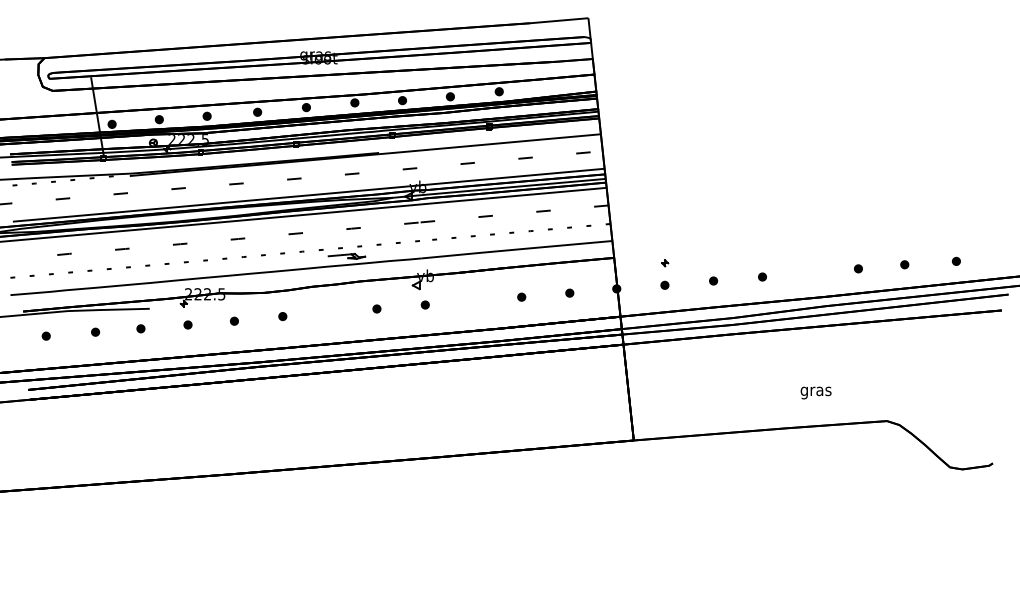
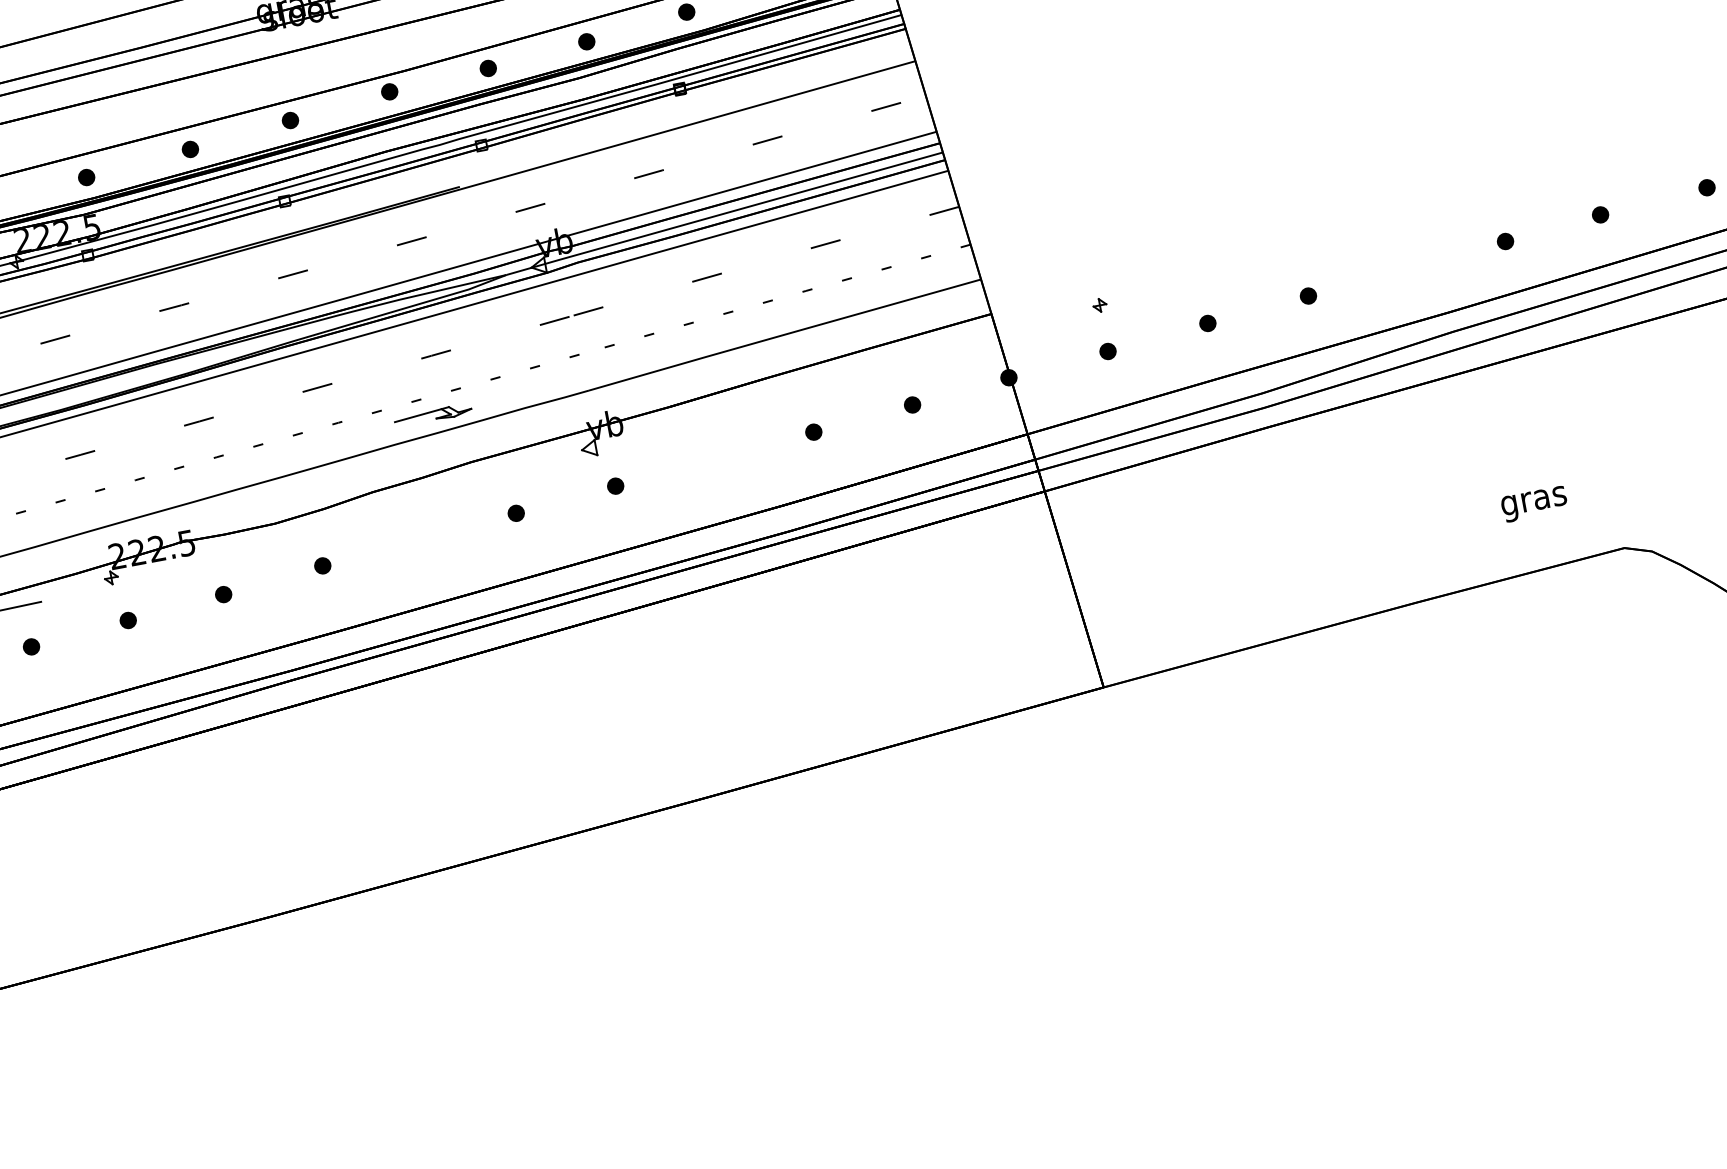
text: (815, 392) -> (1533, 503), moved

